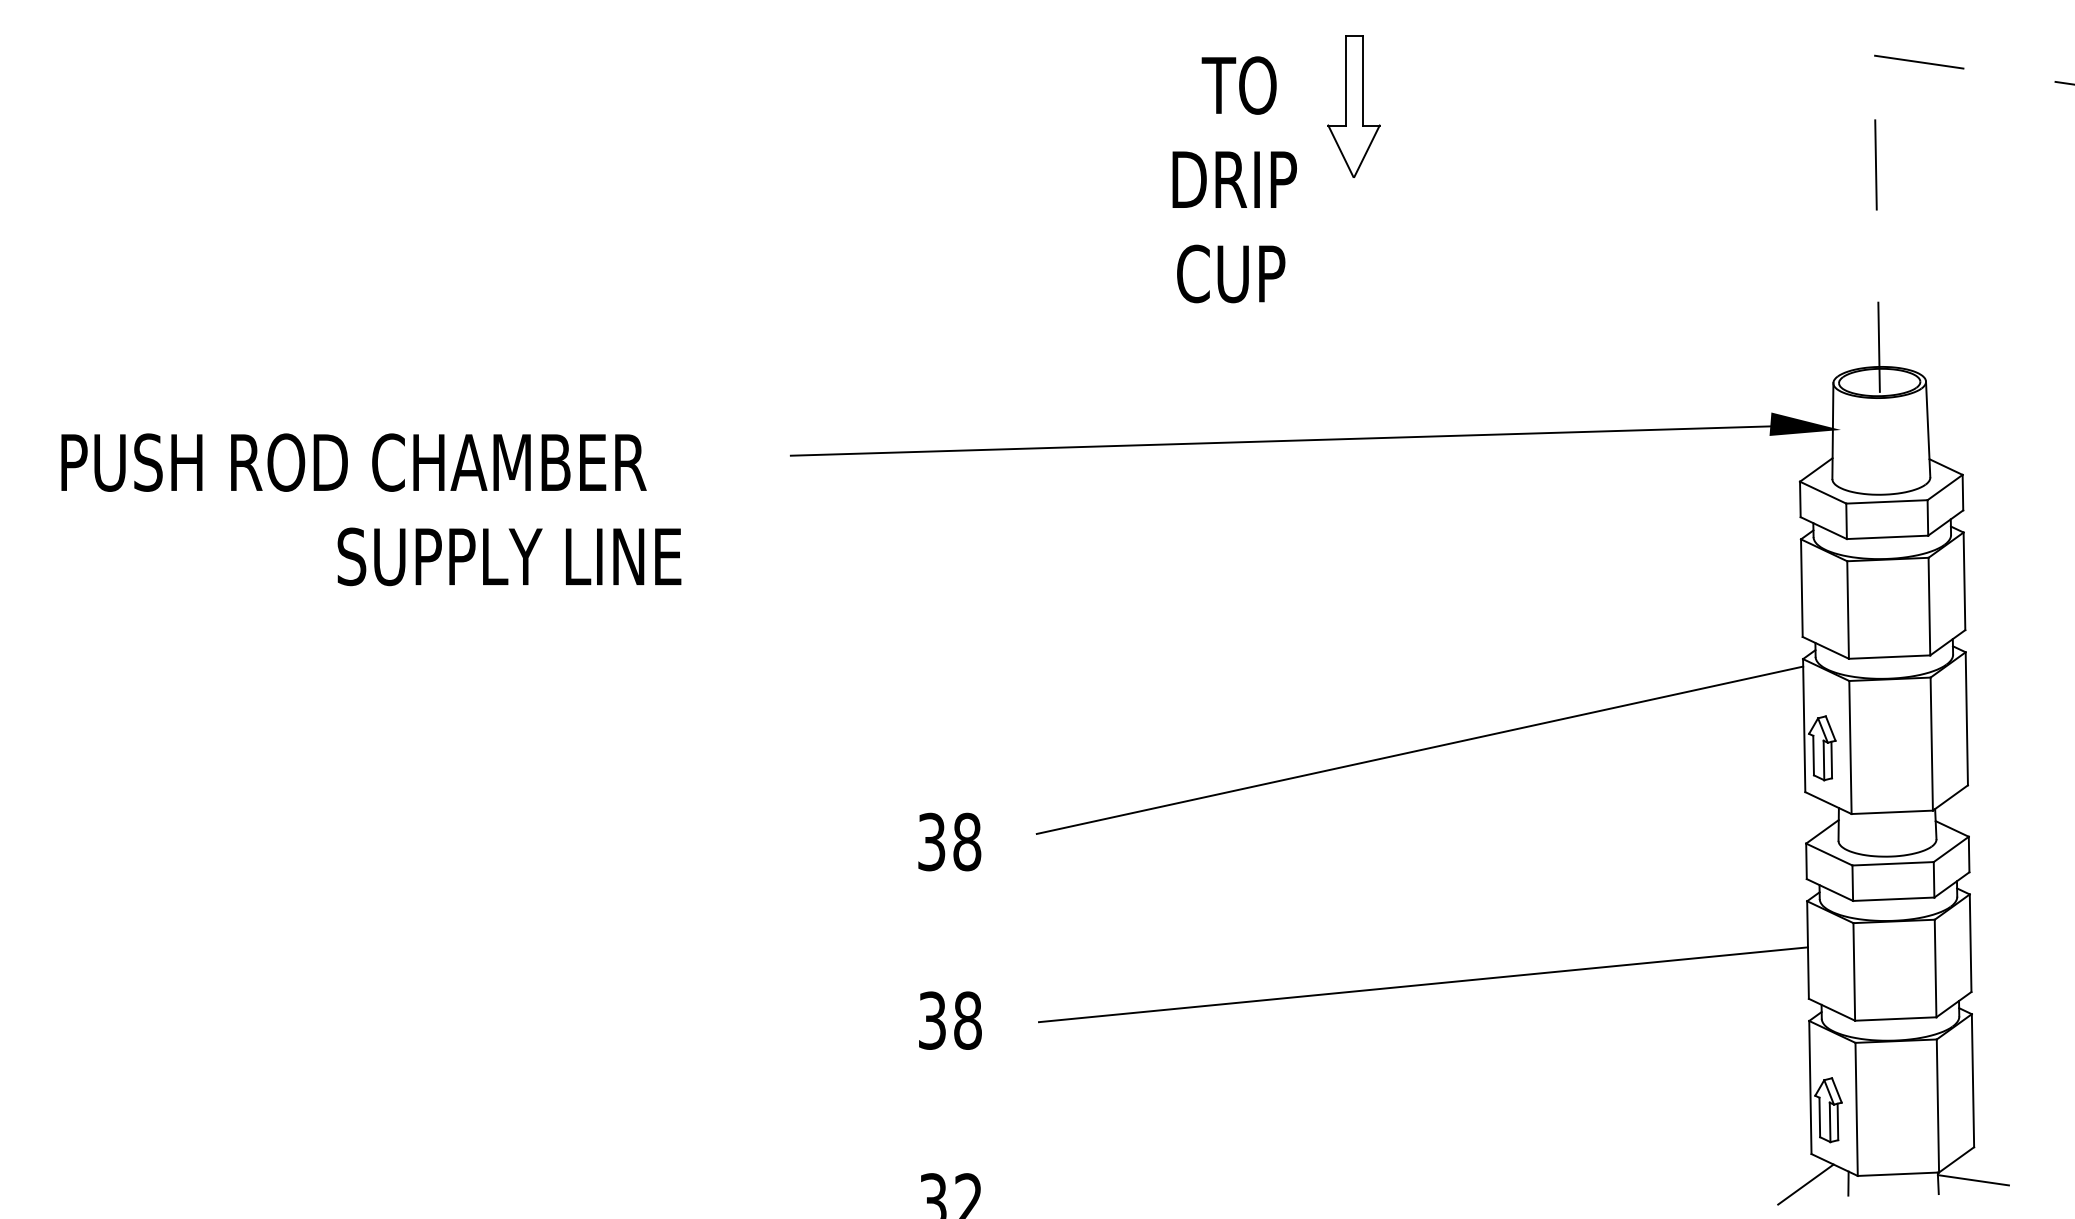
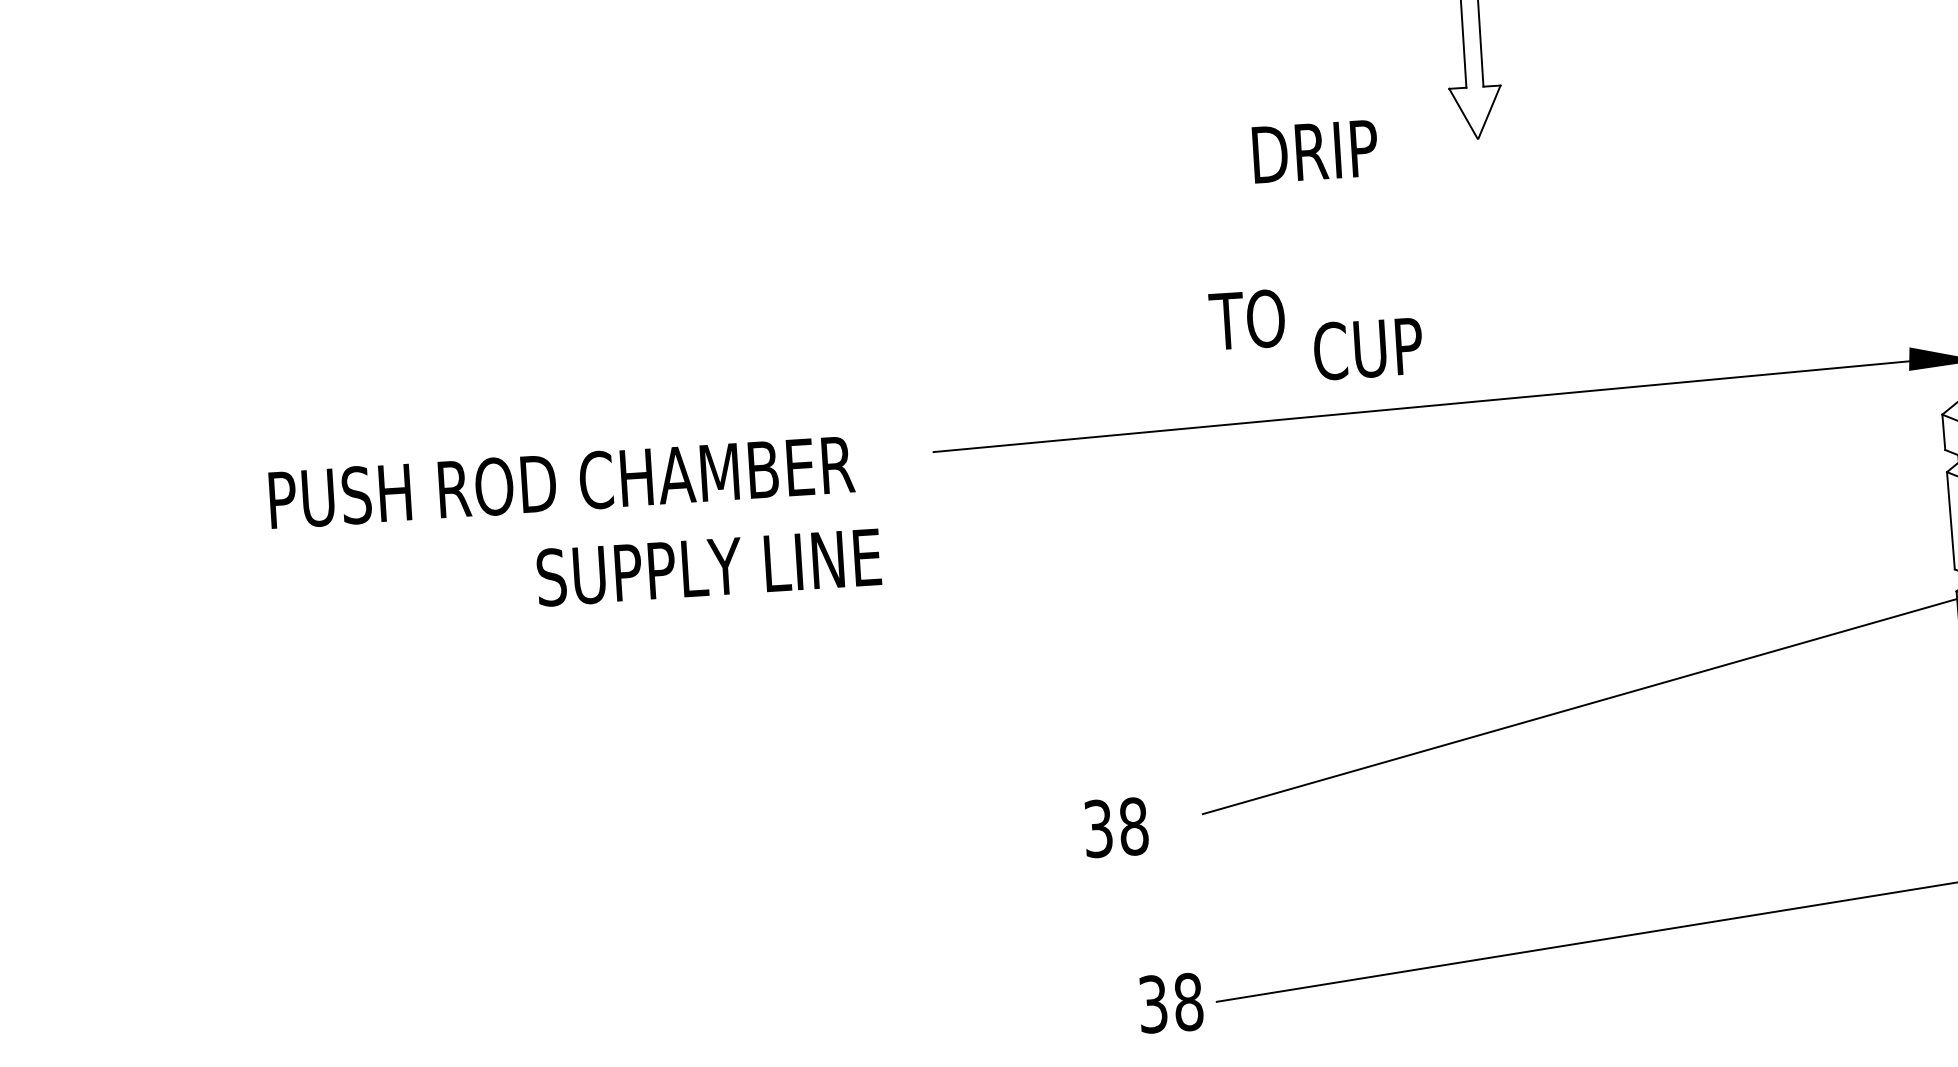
text: (1238, 85) -> (1246, 319), moved
text: (1234, 179) -> (1315, 151), moved
text: (1231, 273) -> (1368, 348), moved
text: (353, 462) -> (561, 482), moved
text: (509, 556) -> (709, 567), moved
text: (950, 1020) -> (1171, 1003), moved

